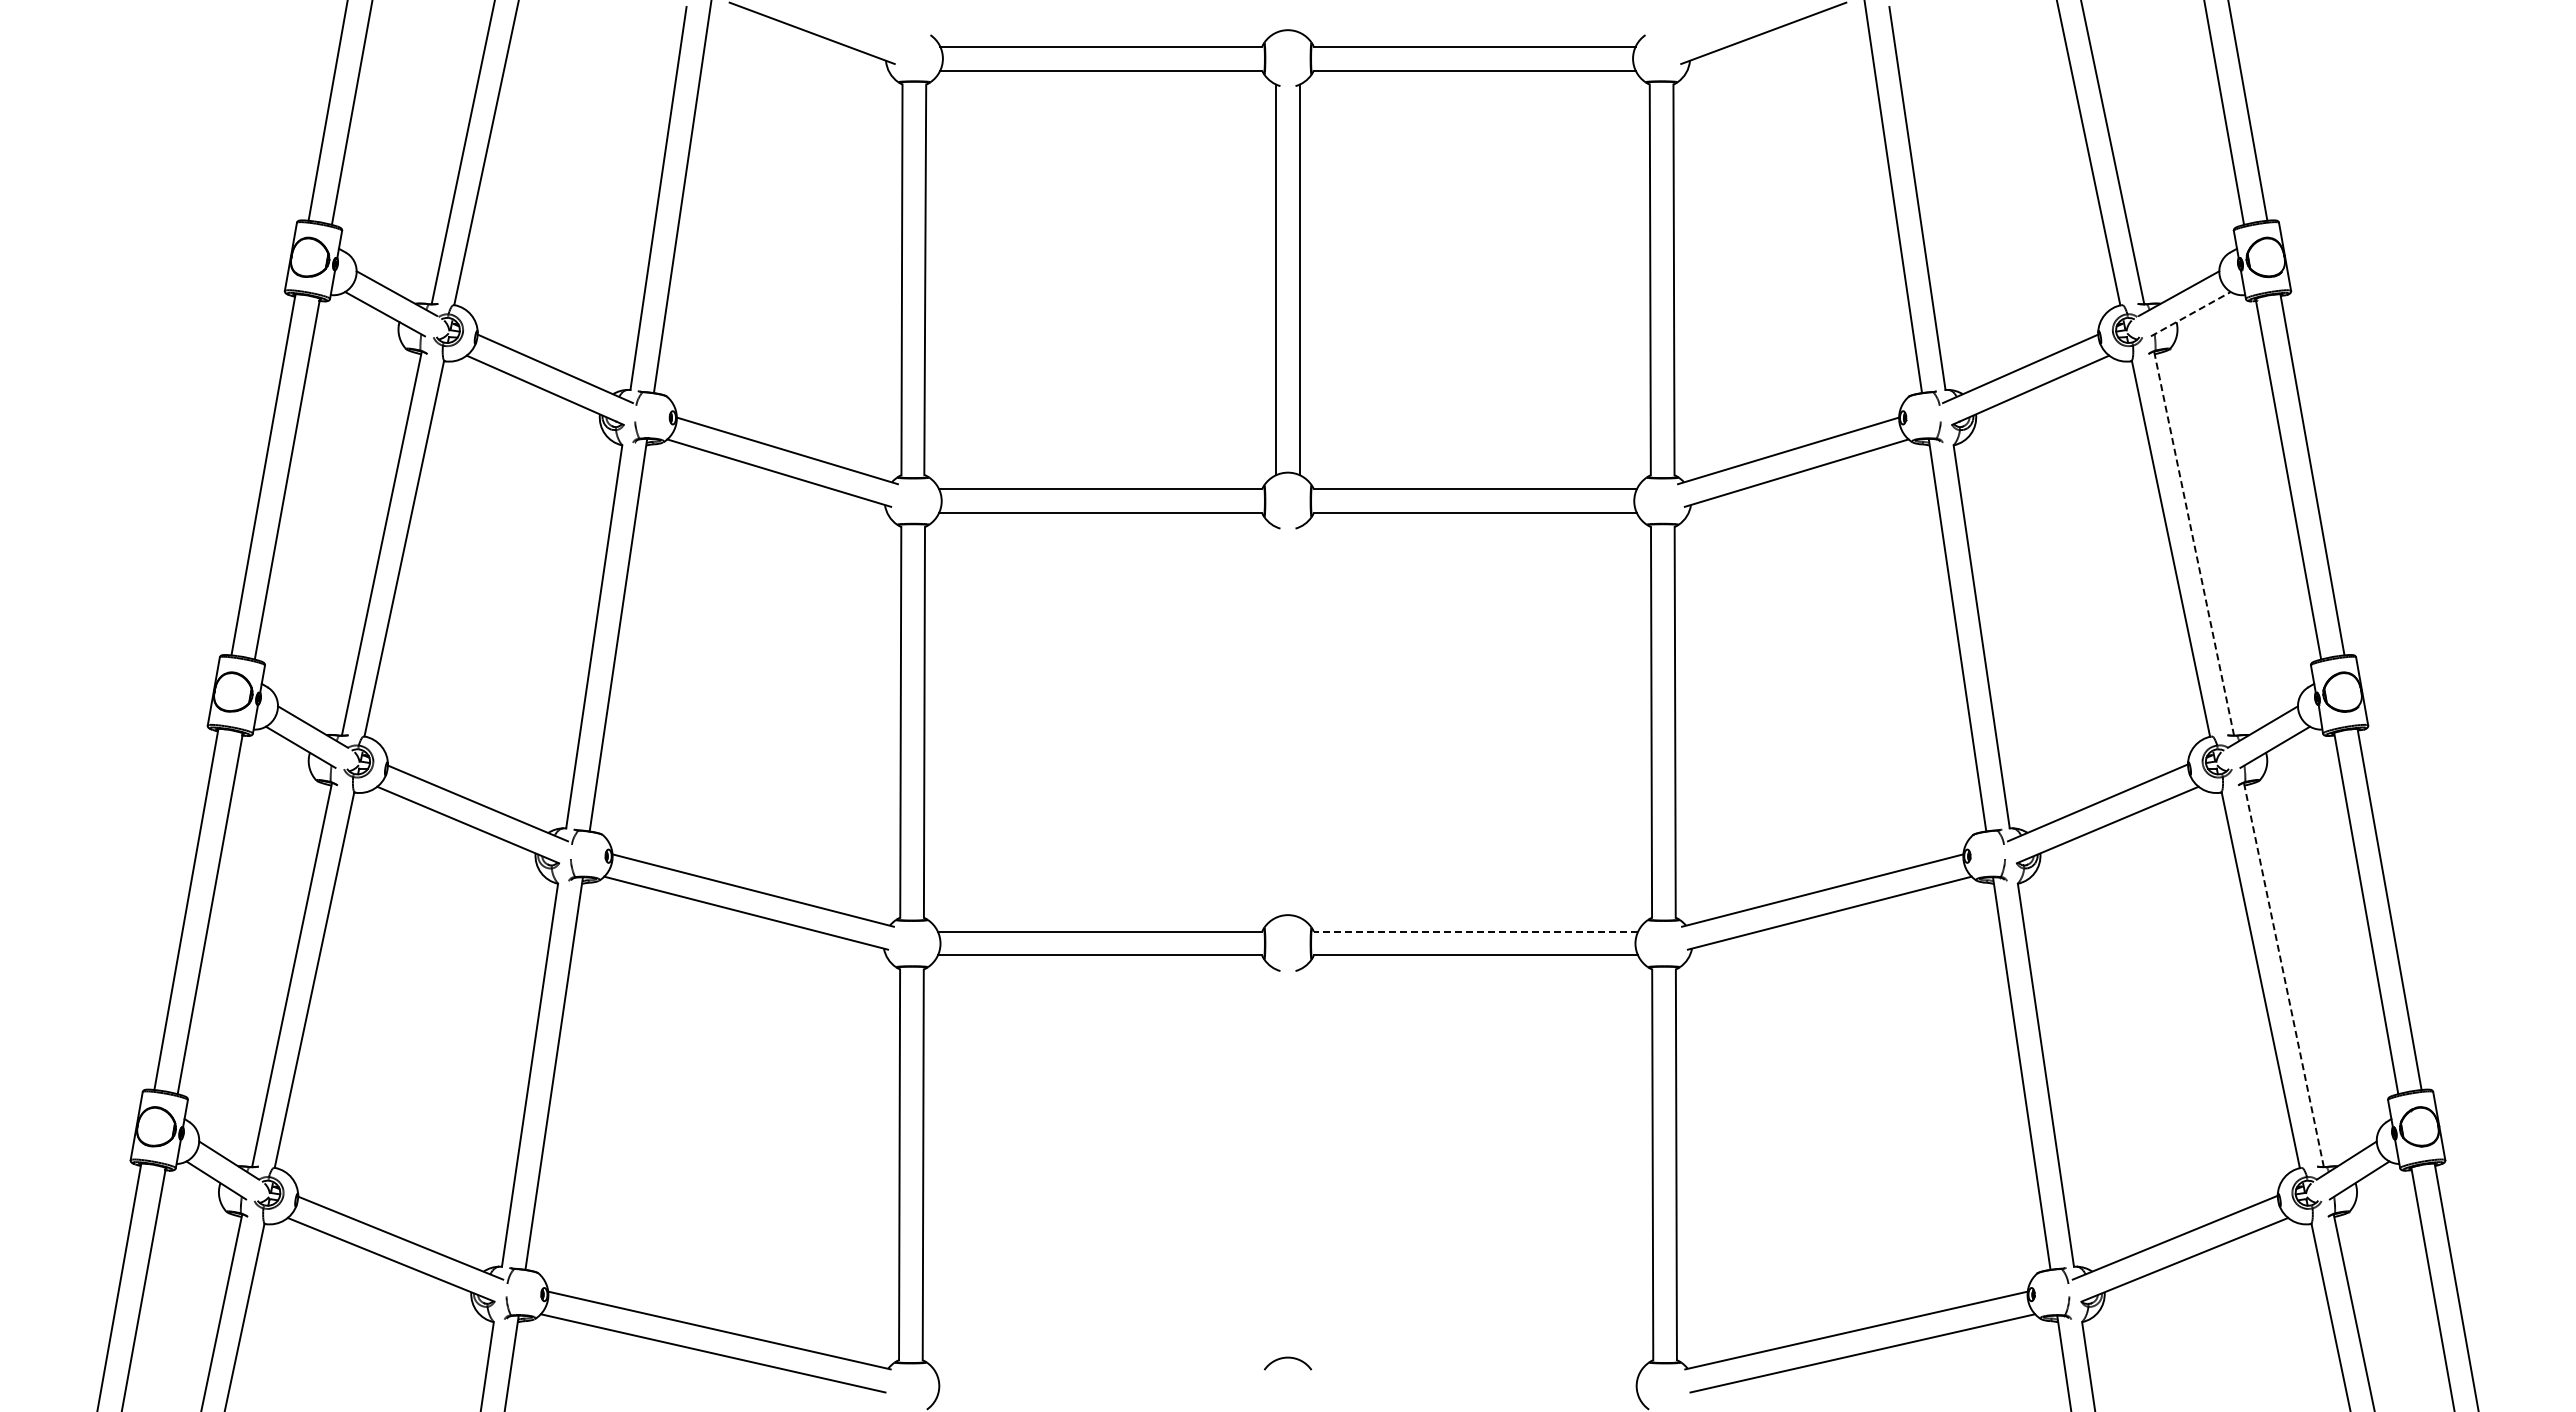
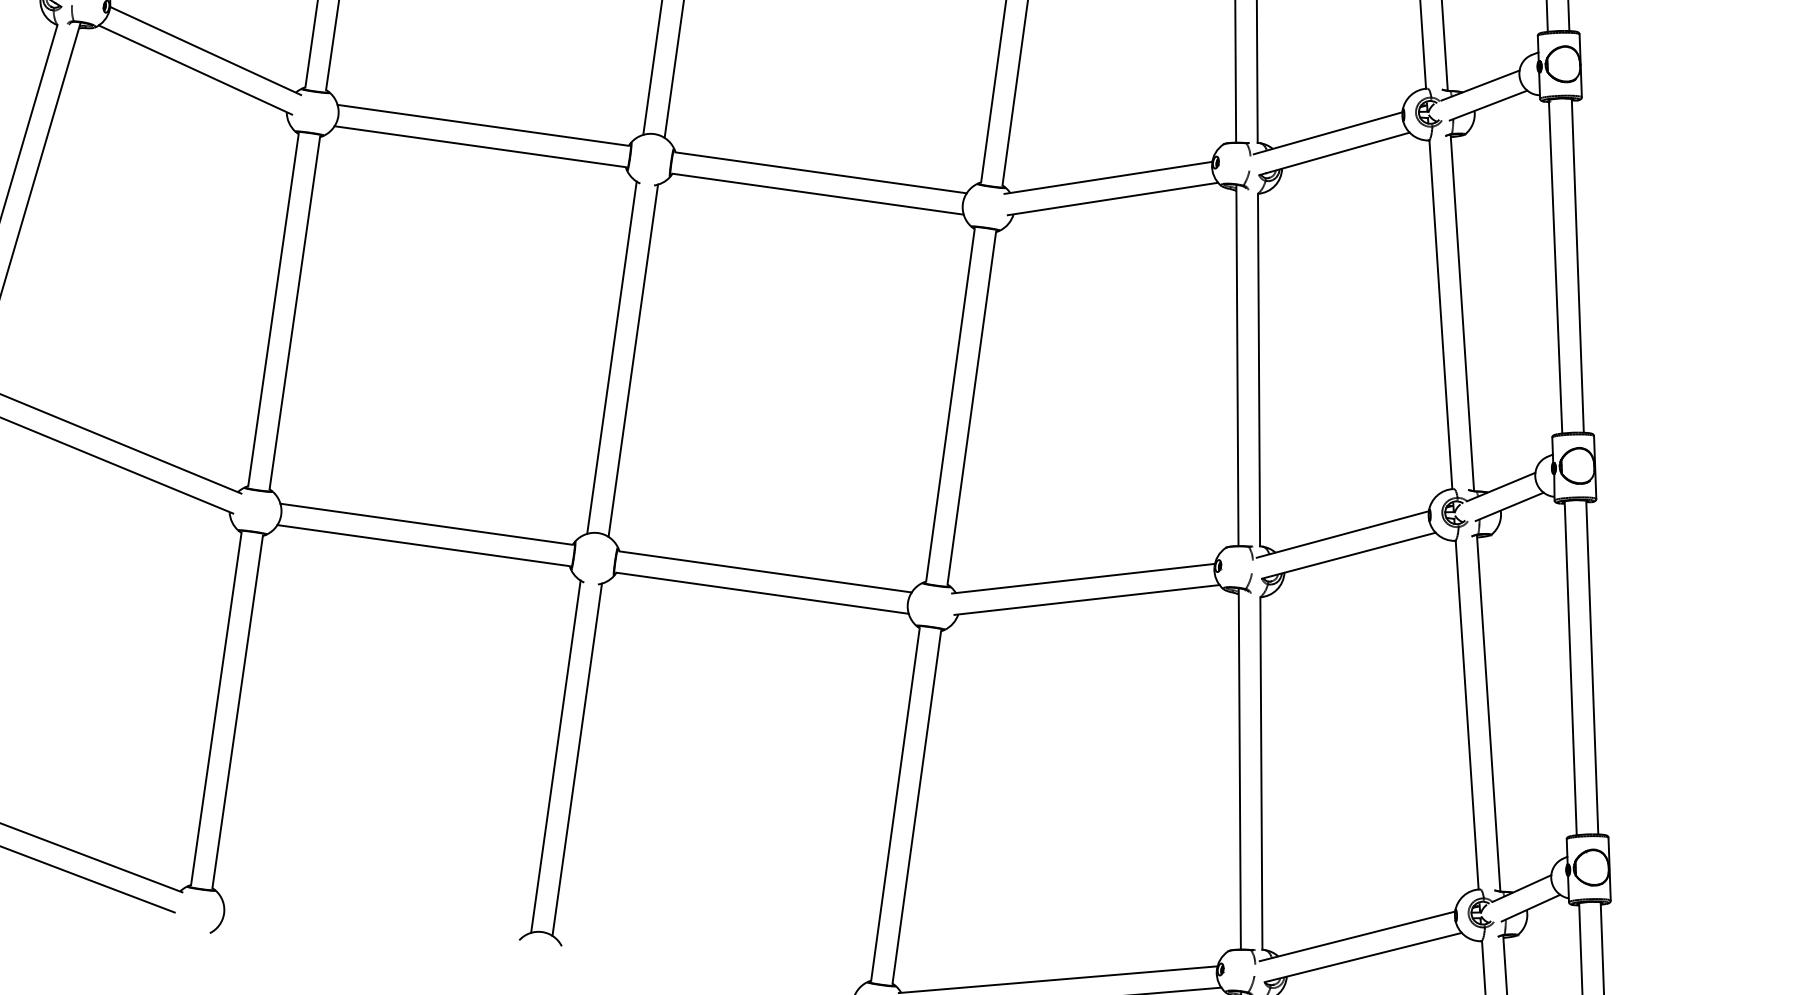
line: (2190, 314) -> (1488, 105), dashed -> solid
line: (2194, 543) -> (1462, 312), dashed -> solid
line: (1276, 722) -> (612, 357), added
line: (1299, 722) -> (633, 360), added
line: (1475, 931) -> (765, 571), dashed -> solid
line: (2283, 974) -> (1488, 712), dashed -> solid
line: (1276, 1164) -> (556, 756), added
line: (1299, 1164) -> (576, 759), added

